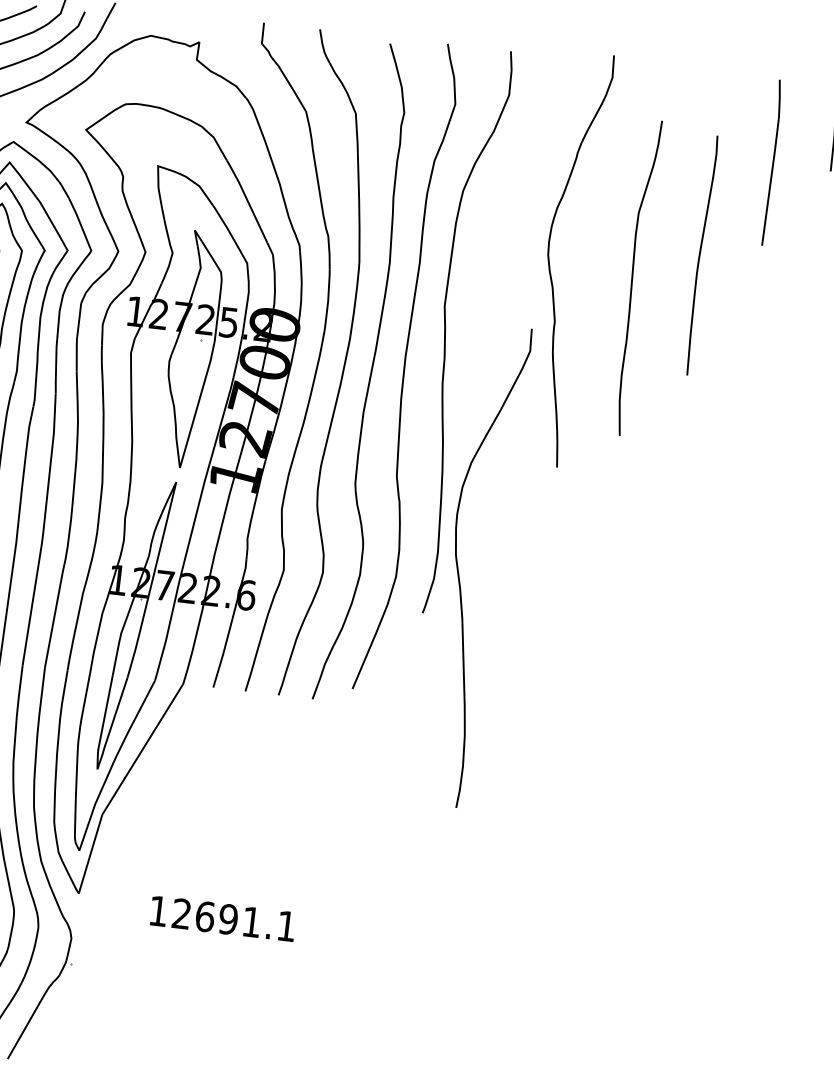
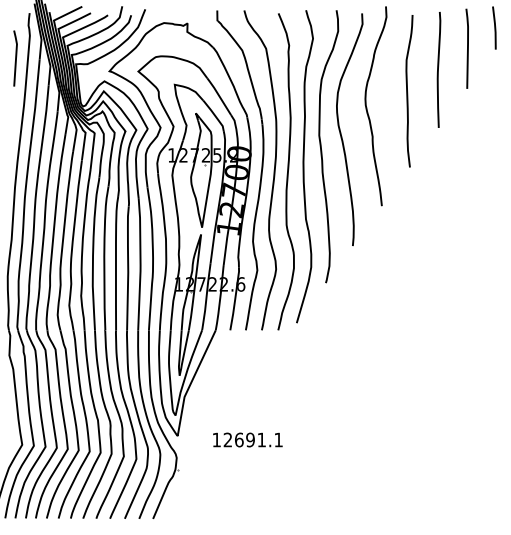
curve: (700, 254) -> (438, 69), moved
curve: (634, 280) -> (408, 92), moved
curve: (460, 570) -> (341, 132), moved

